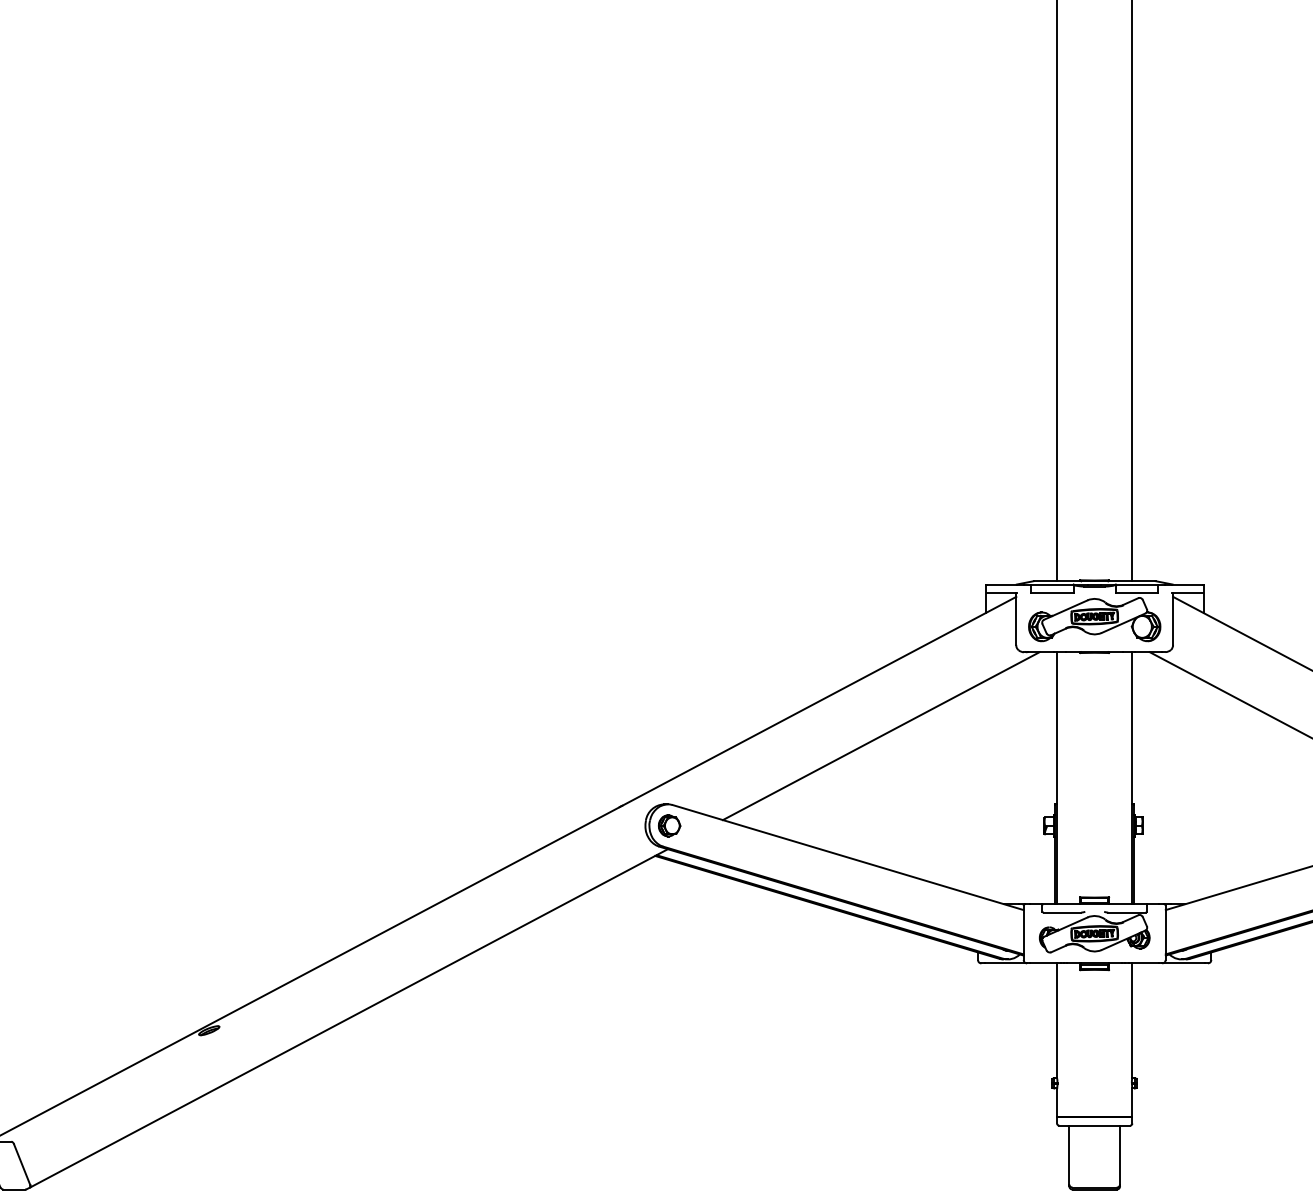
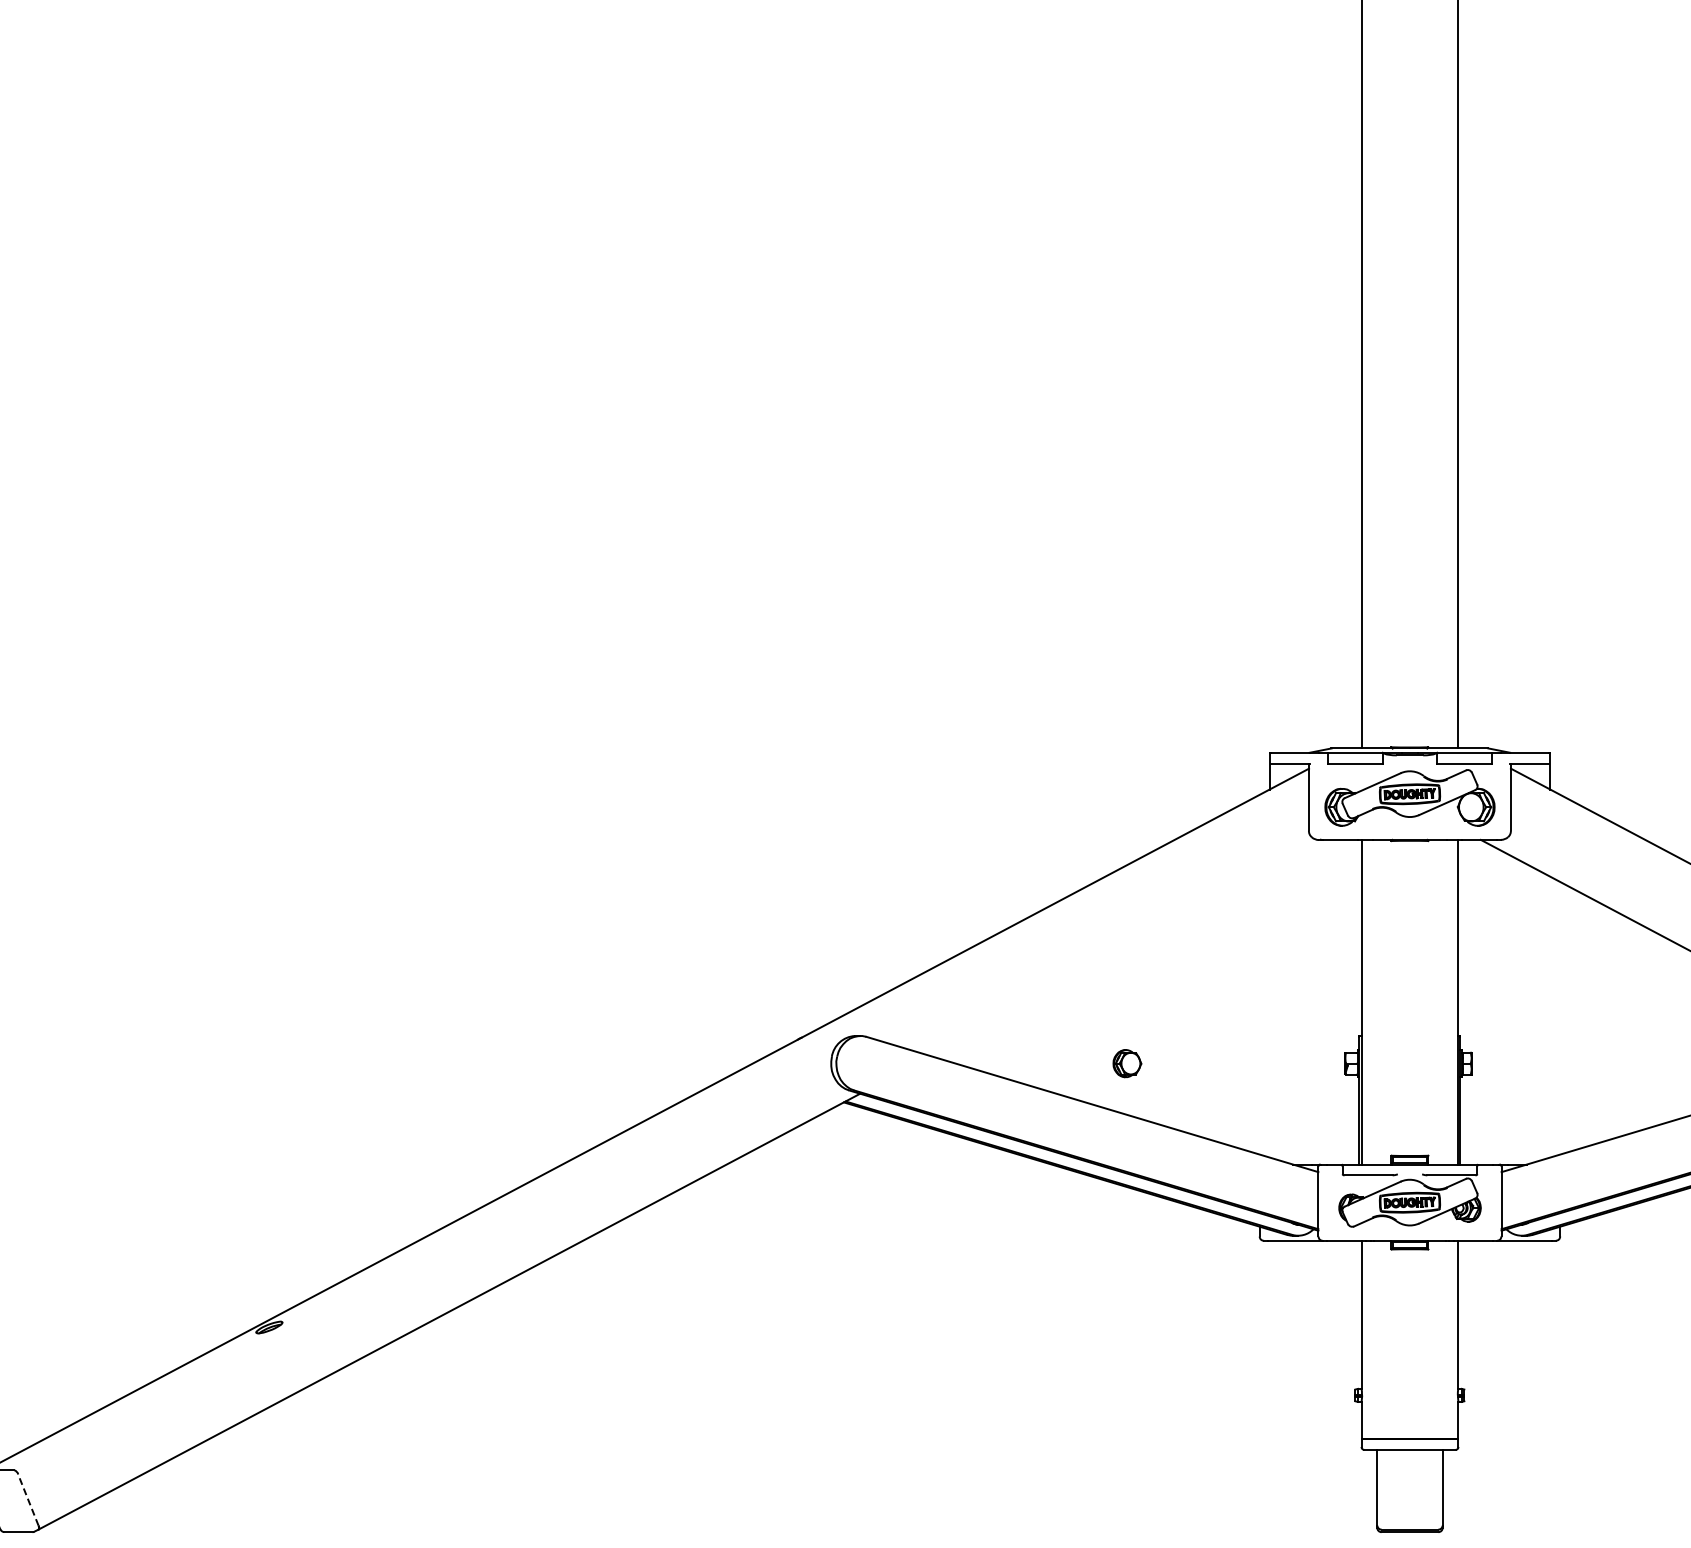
line: (881, 735) -> (1135, 947), removed
part: (669, 825) -> (1127, 1063), moved
line: (22, 1164) -> (28, 1499), solid -> dashed

